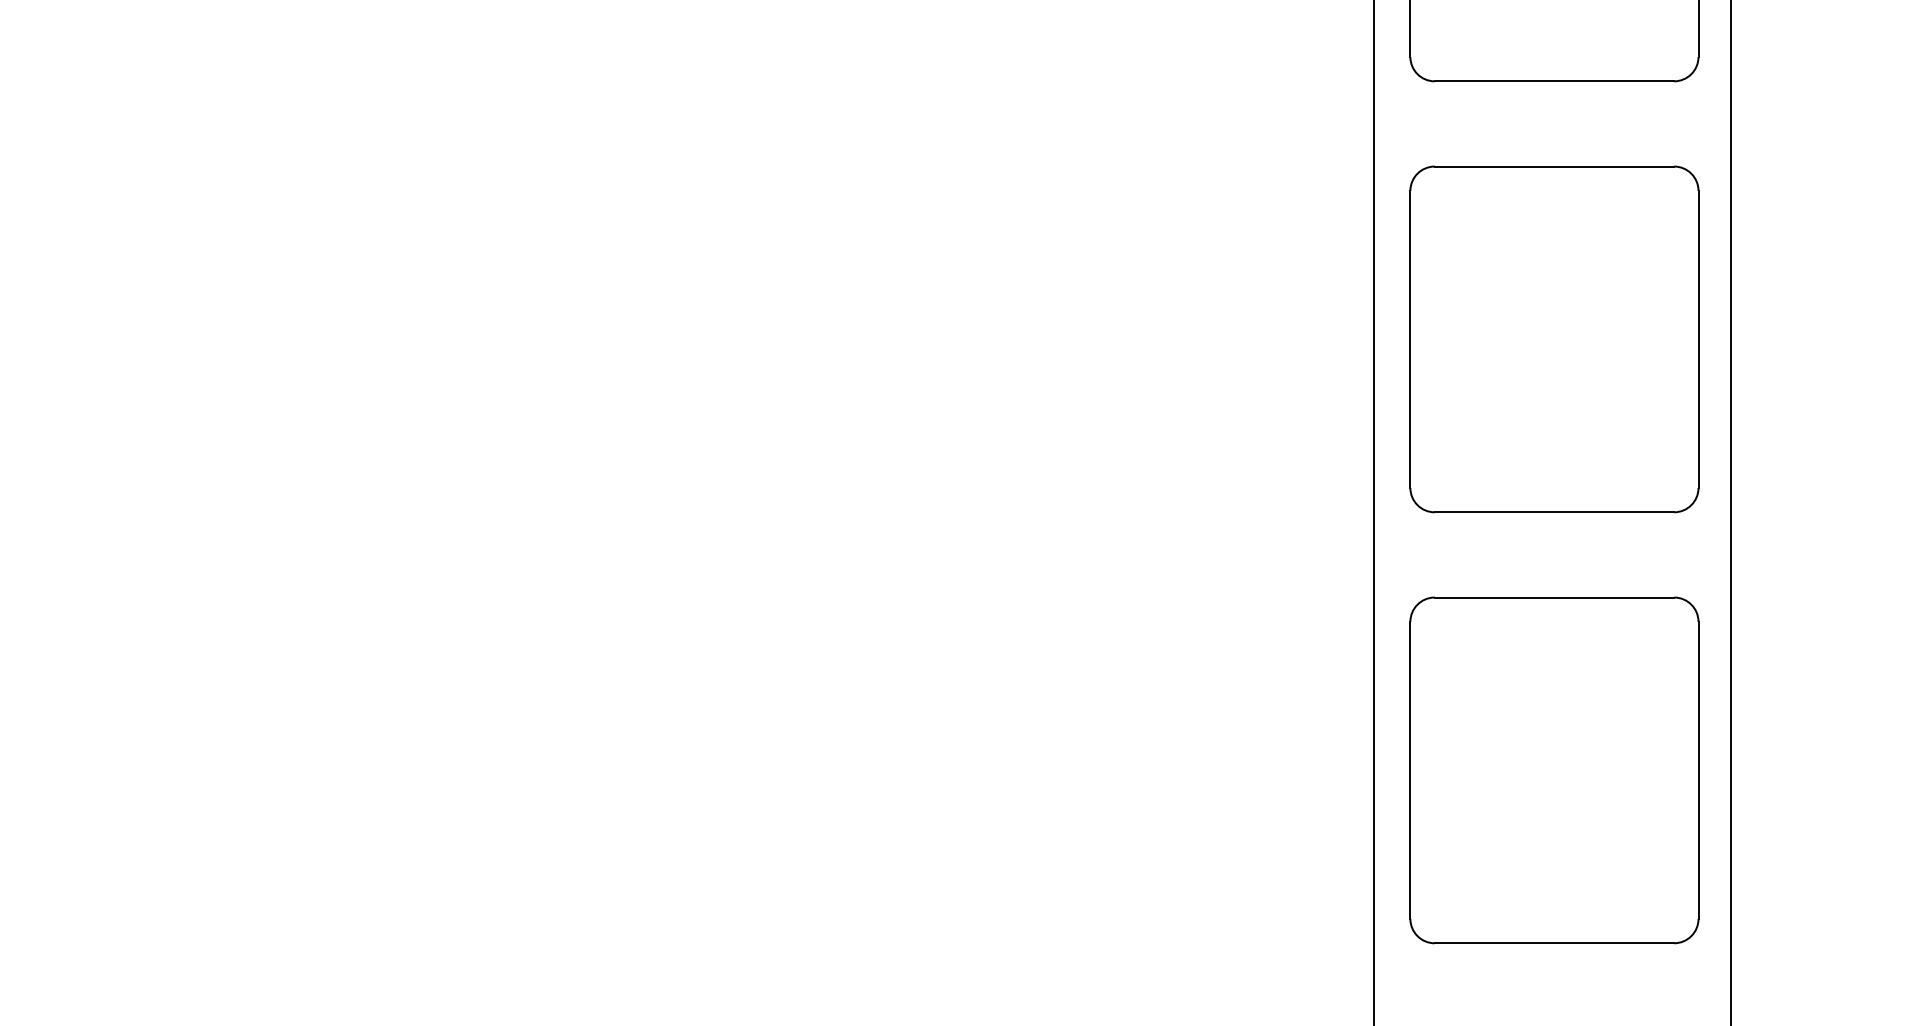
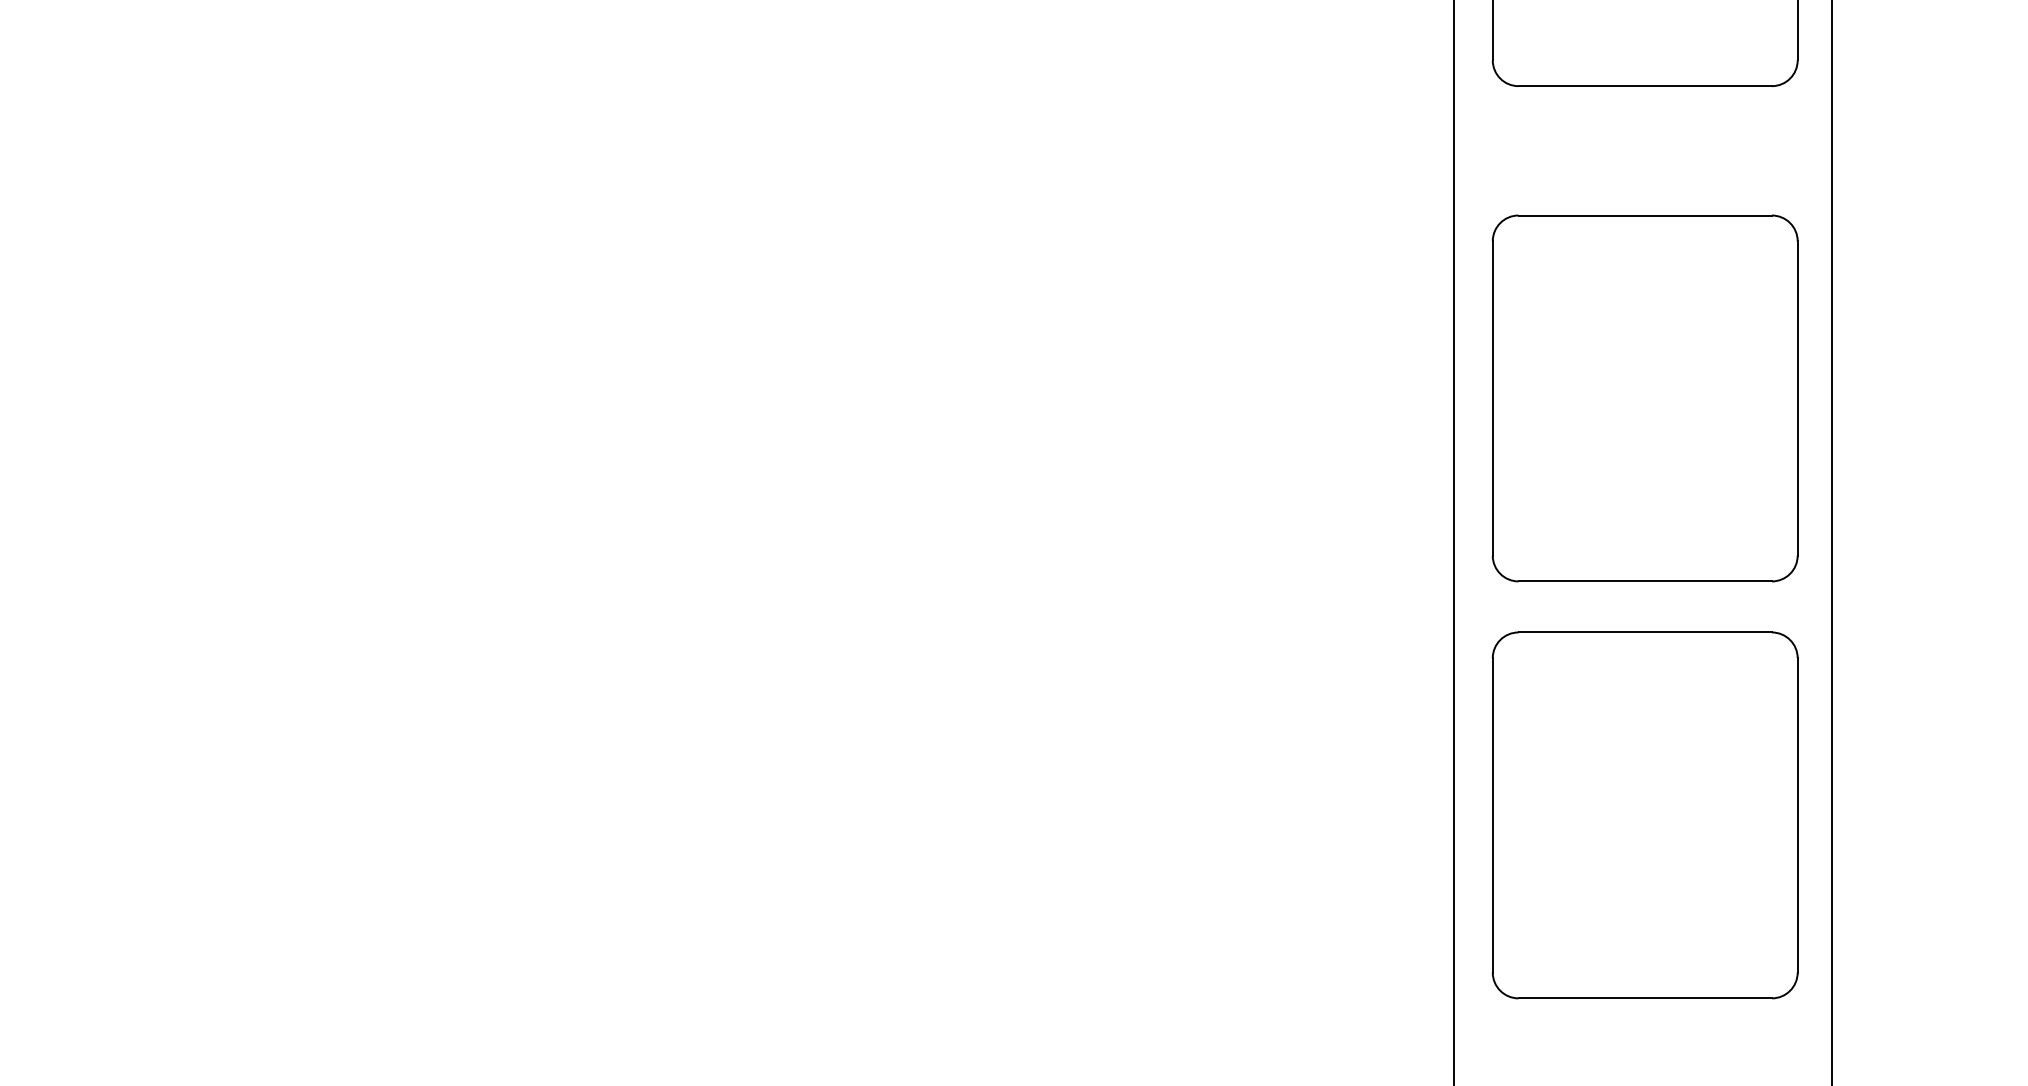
part: (1554, 339) -> (1645, 398), moved

